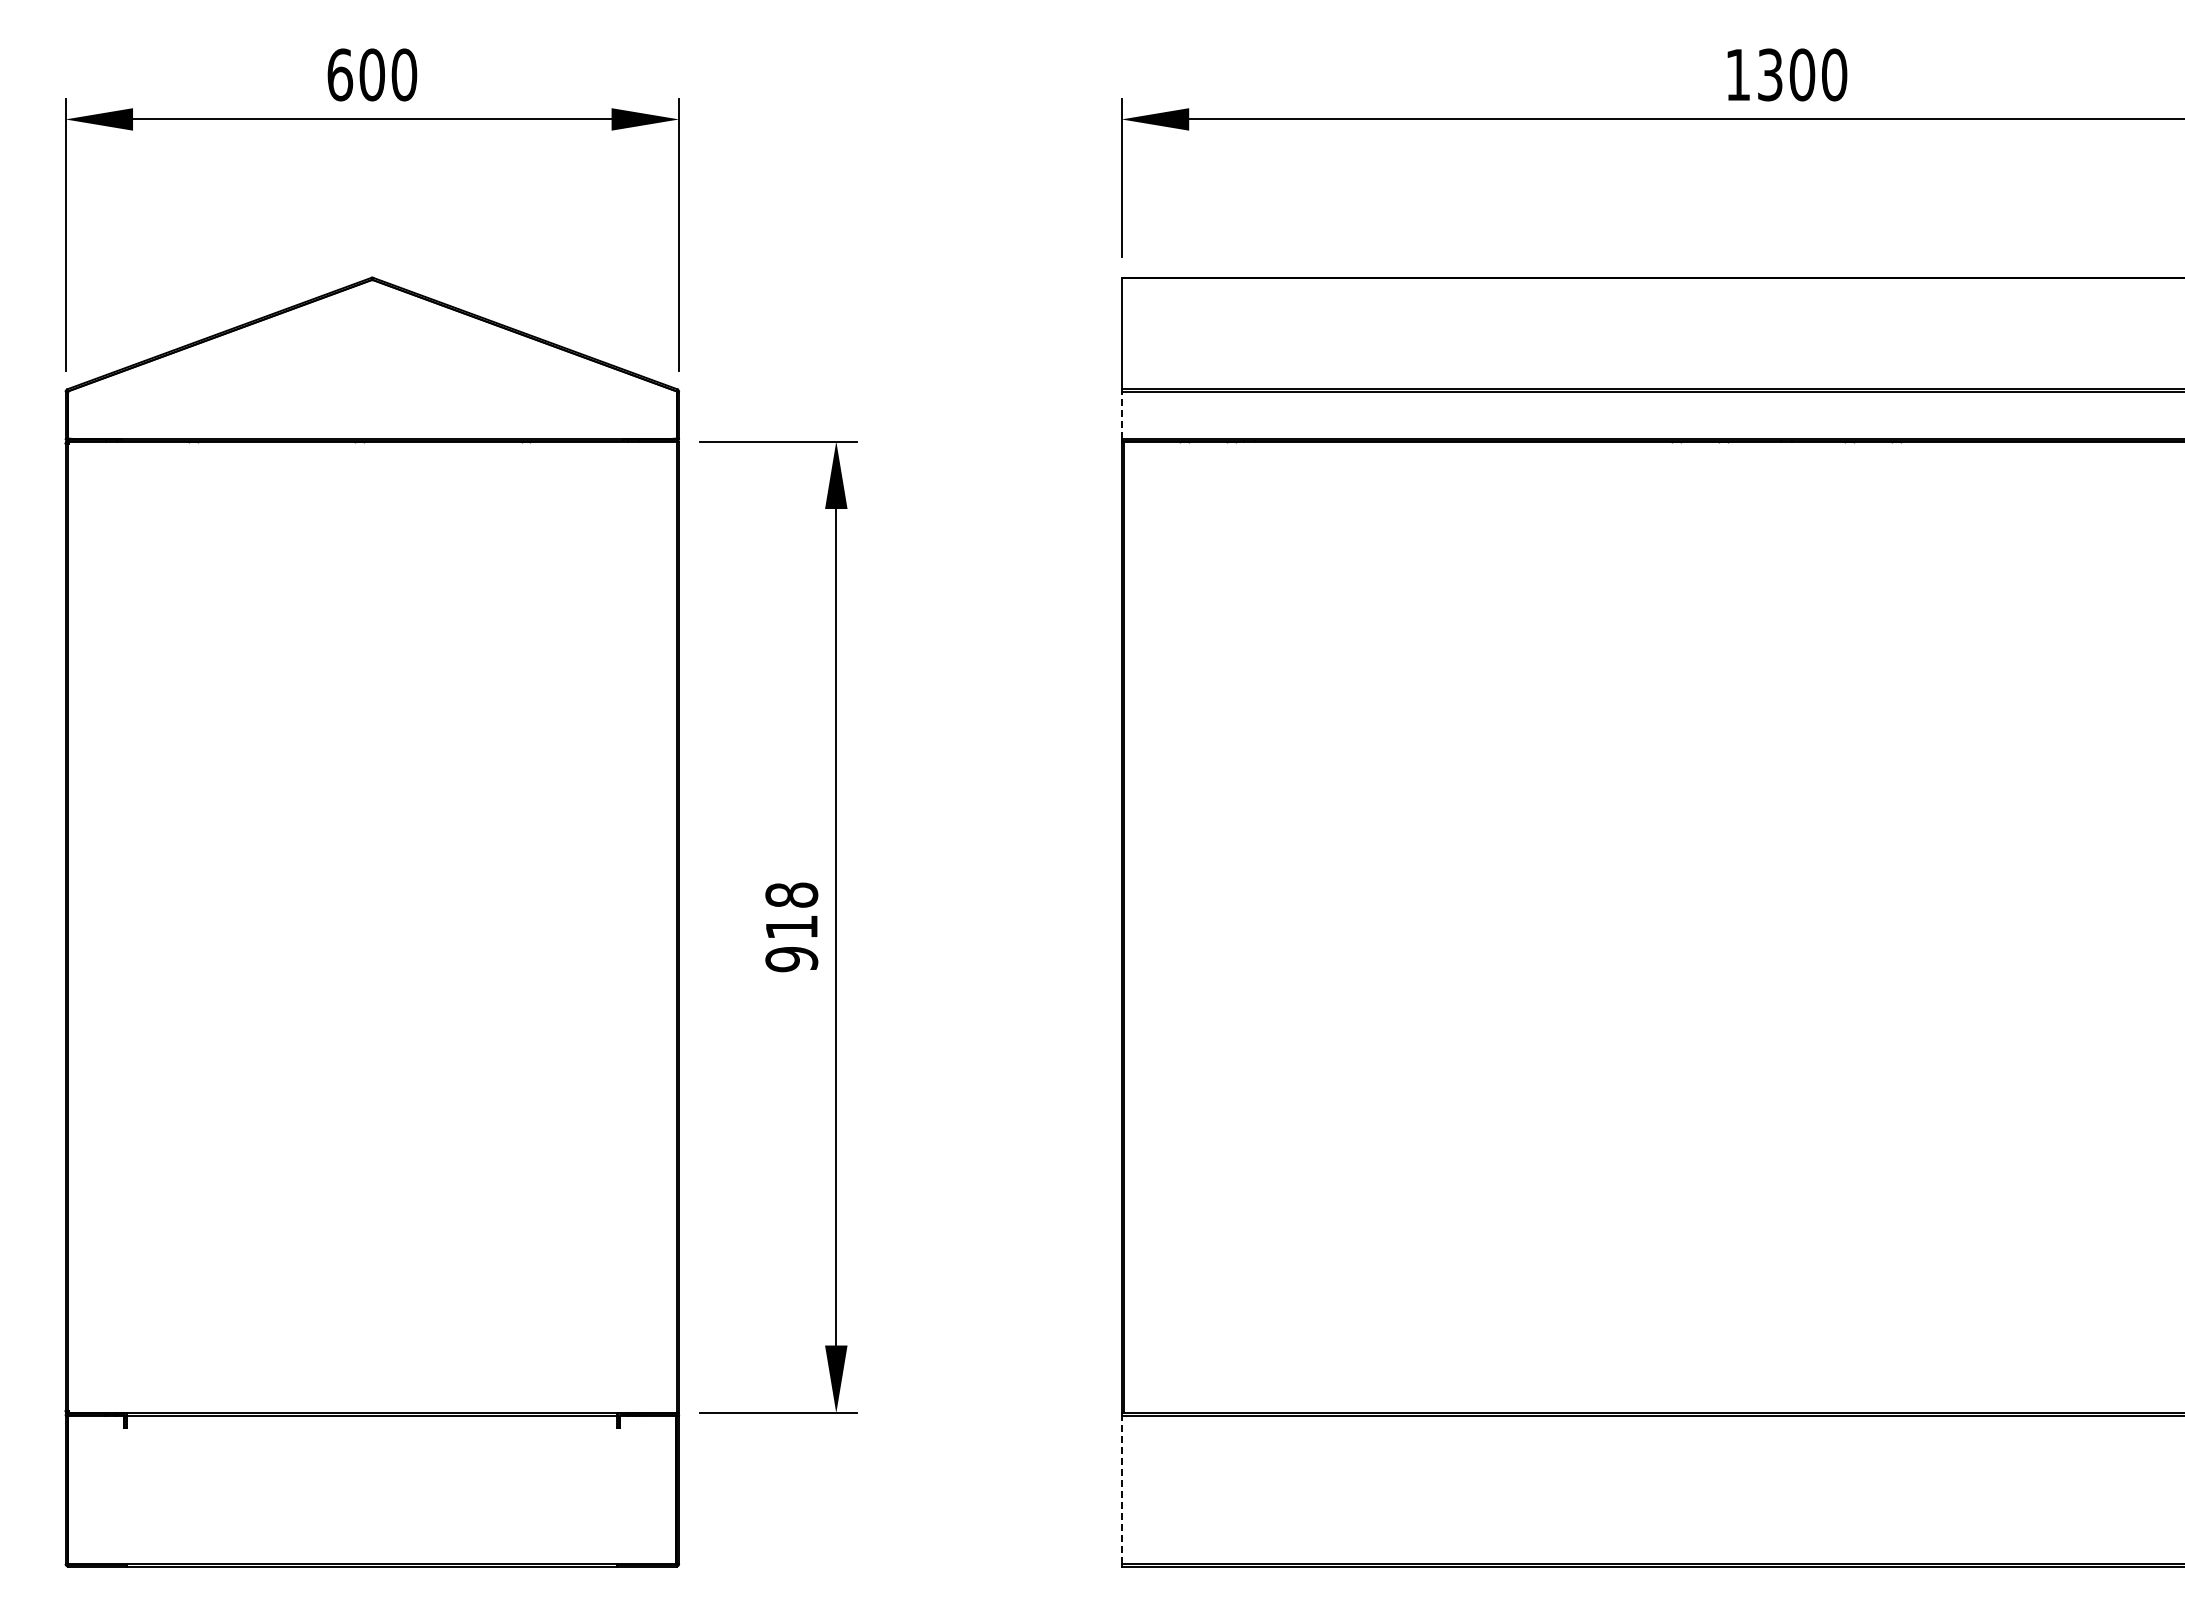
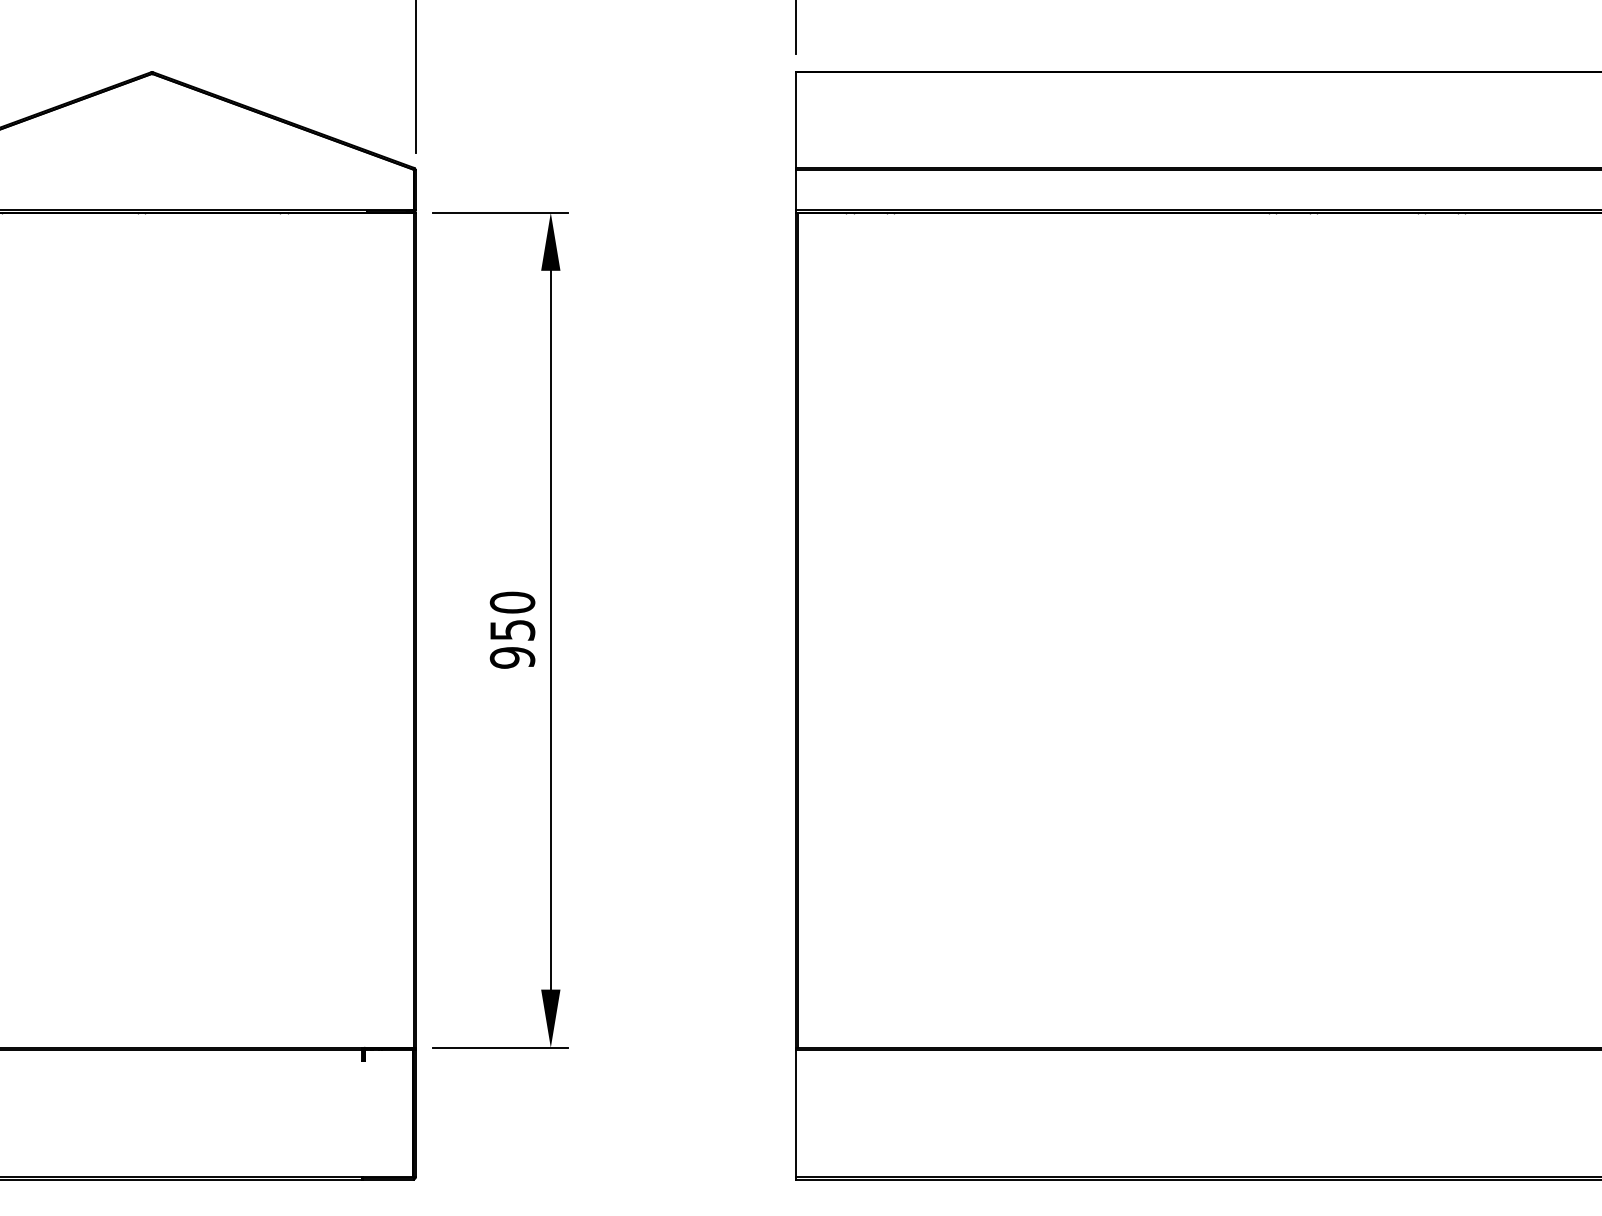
line: (1121, 414) -> (795, 189), dashed -> solid
text: (791, 910) -> (512, 615), 918 -> 950
line: (1121, 1489) -> (795, 1113), dashed -> solid

